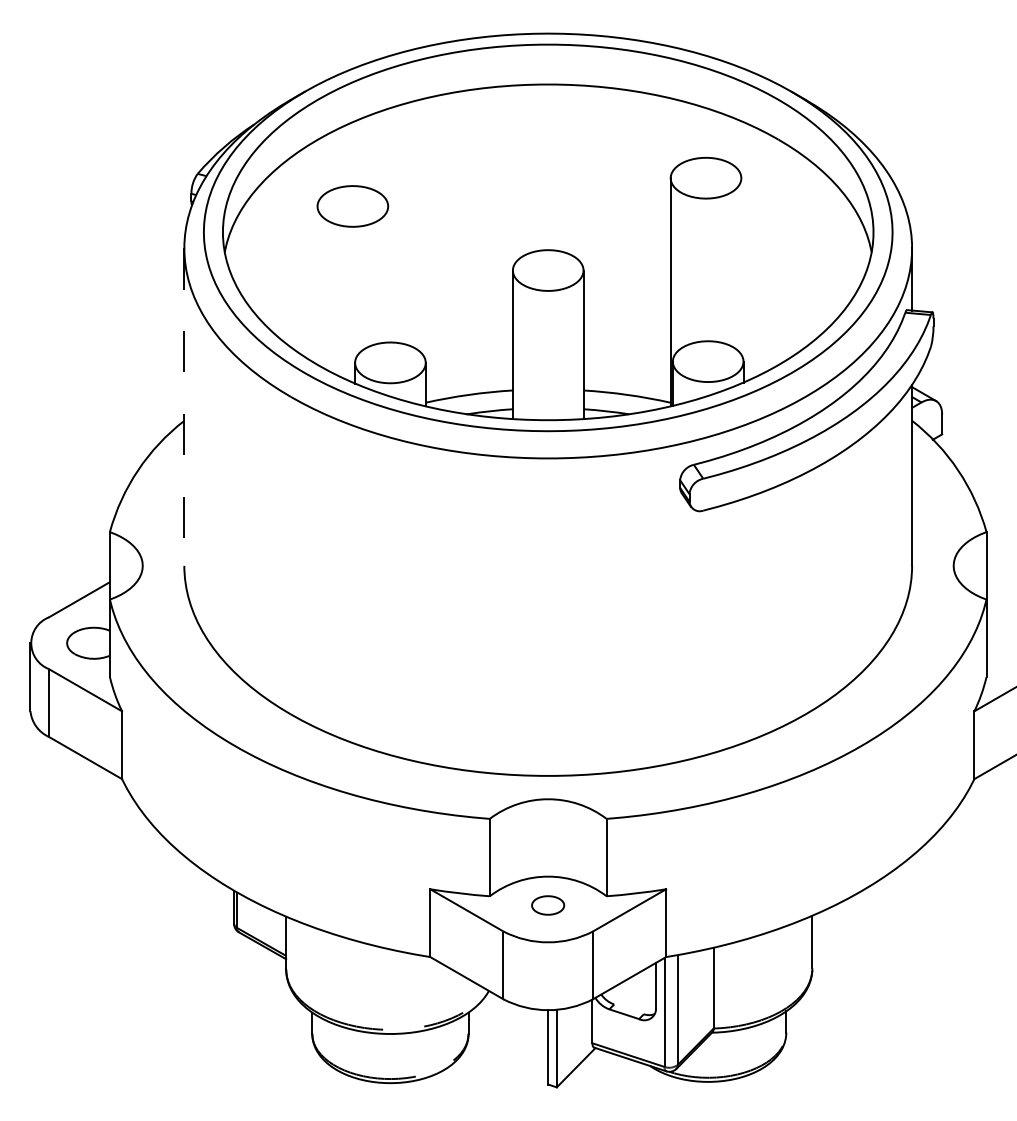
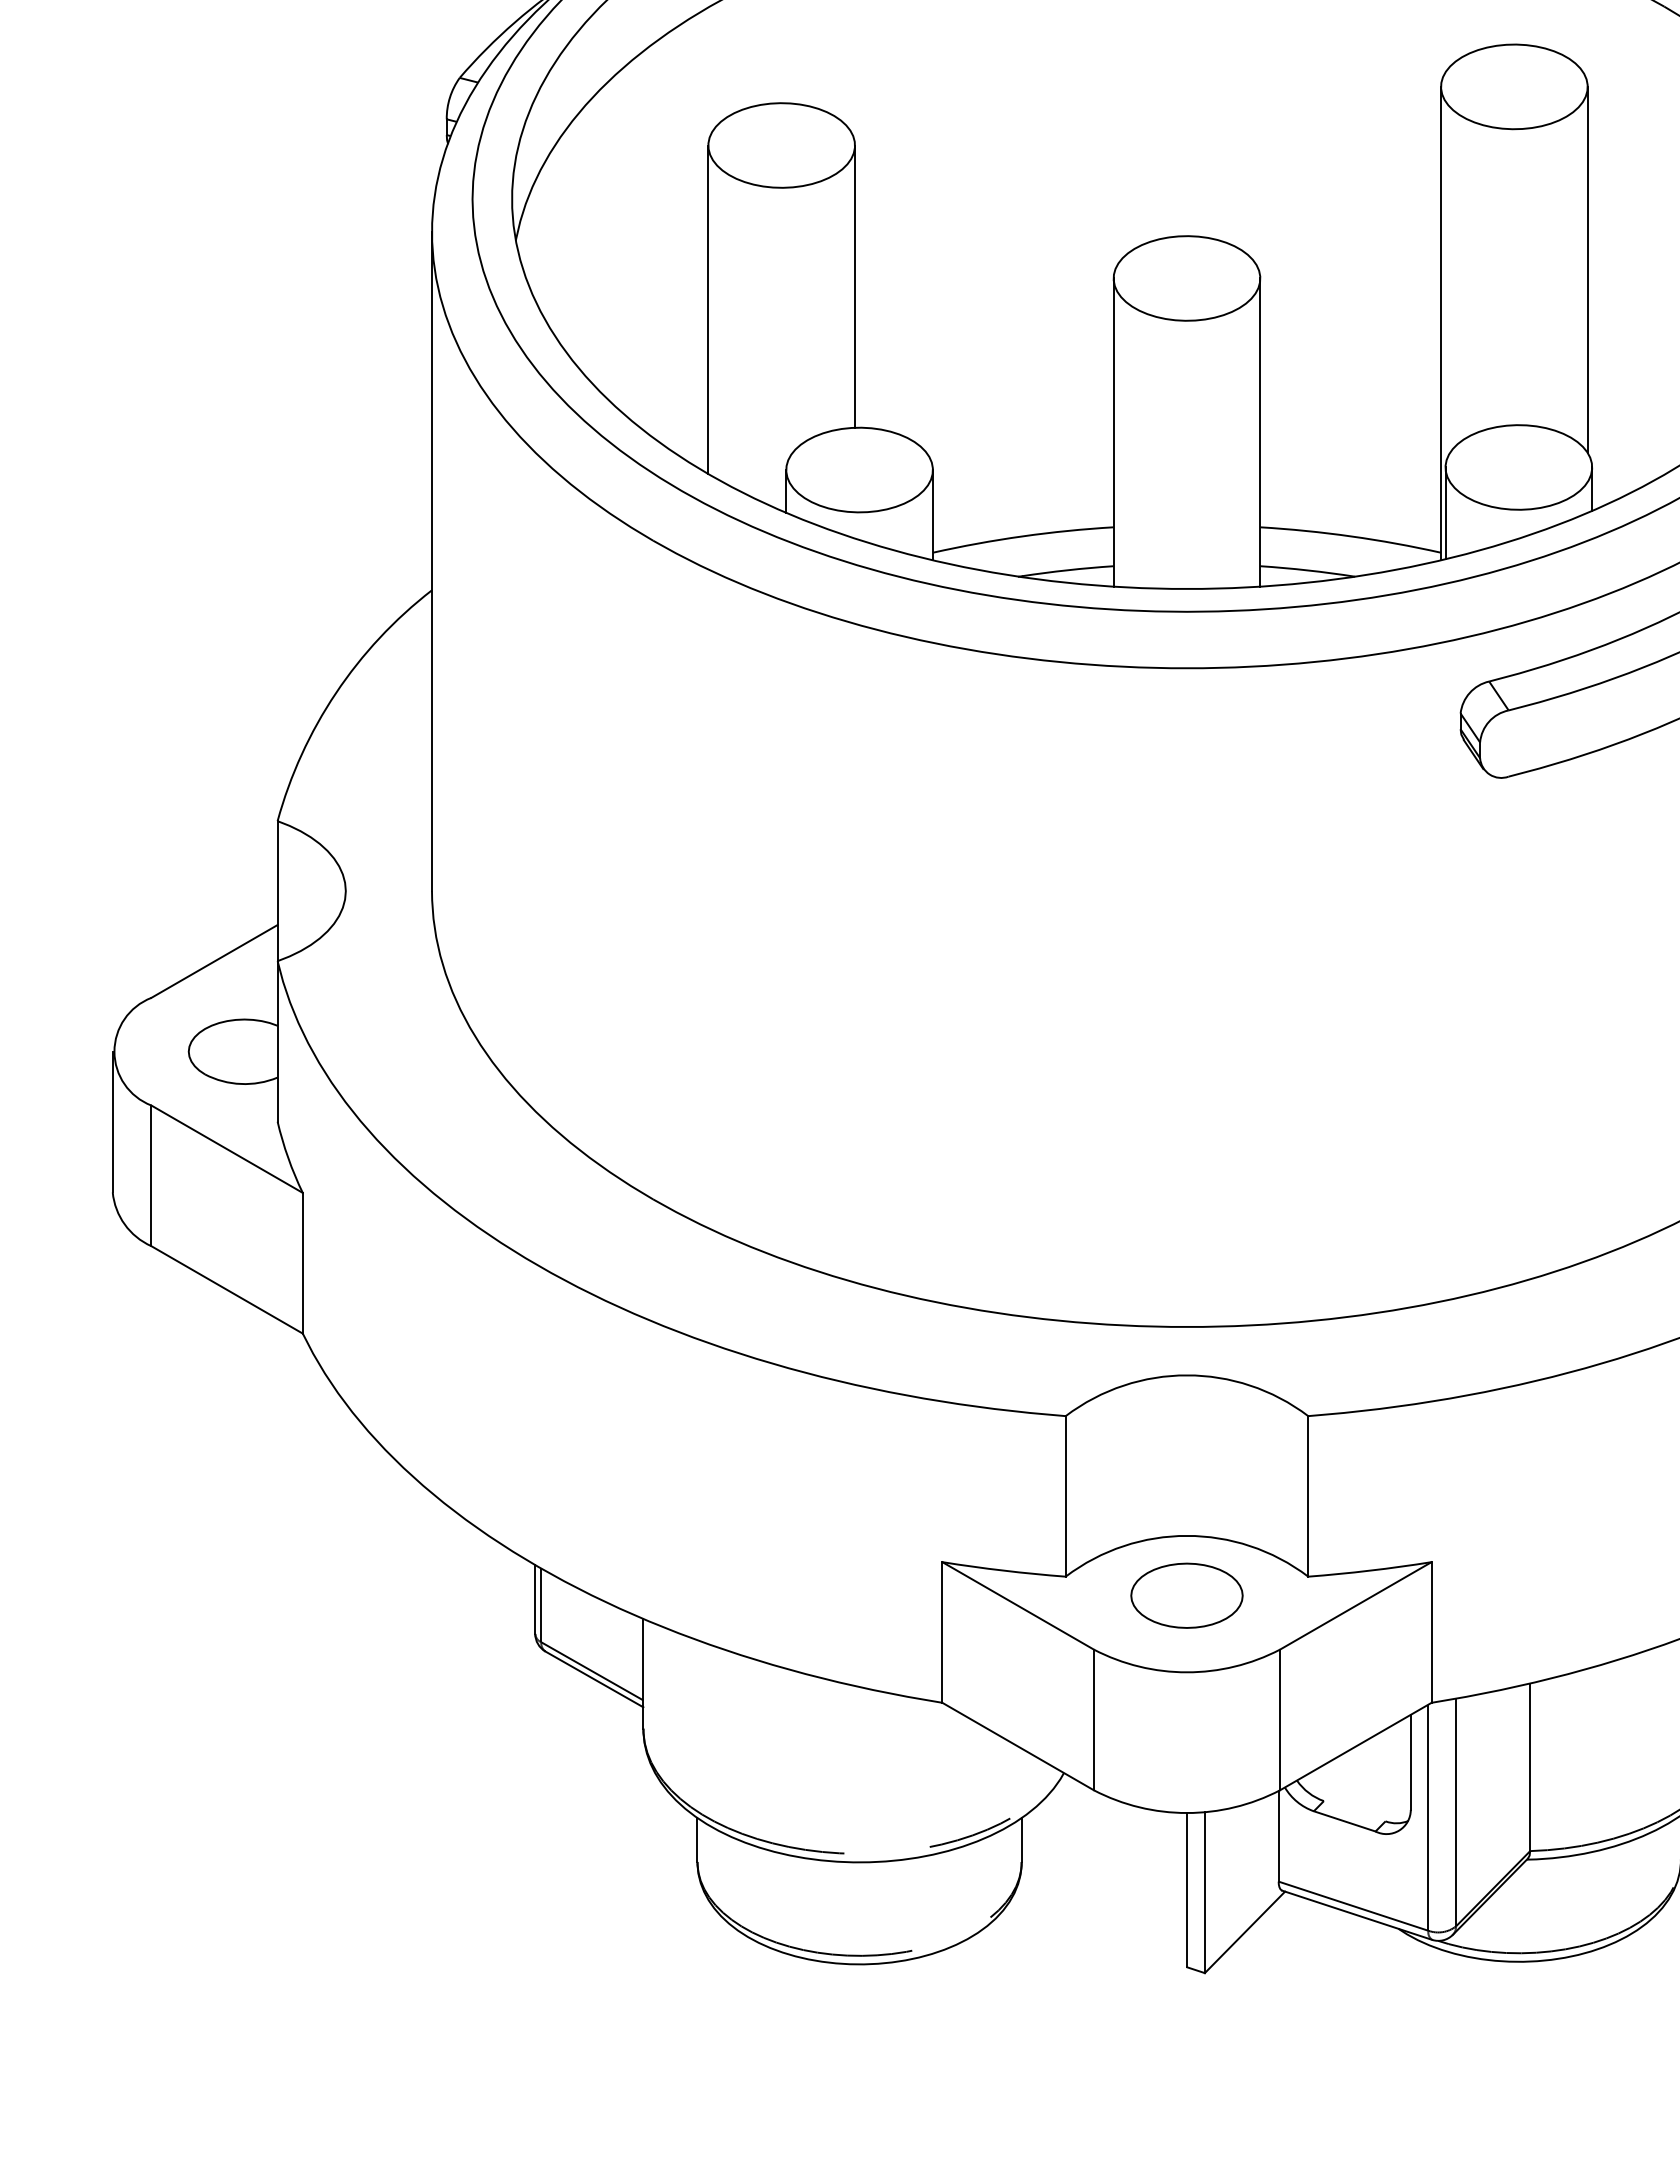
line: (741, 266) -> (1587, 270), added
line: (388, 274) -> (855, 286), added
line: (317, 285) -> (708, 309), added
line: (184, 407) -> (432, 562), dashed -> solid
part: (547, 905) -> (1185, 1595), size x1.67

